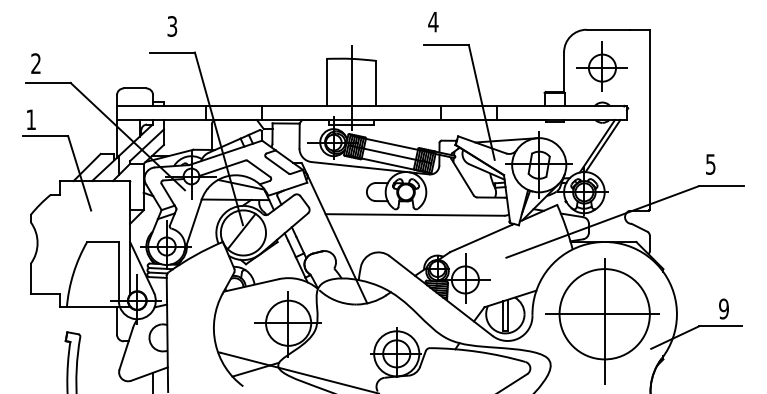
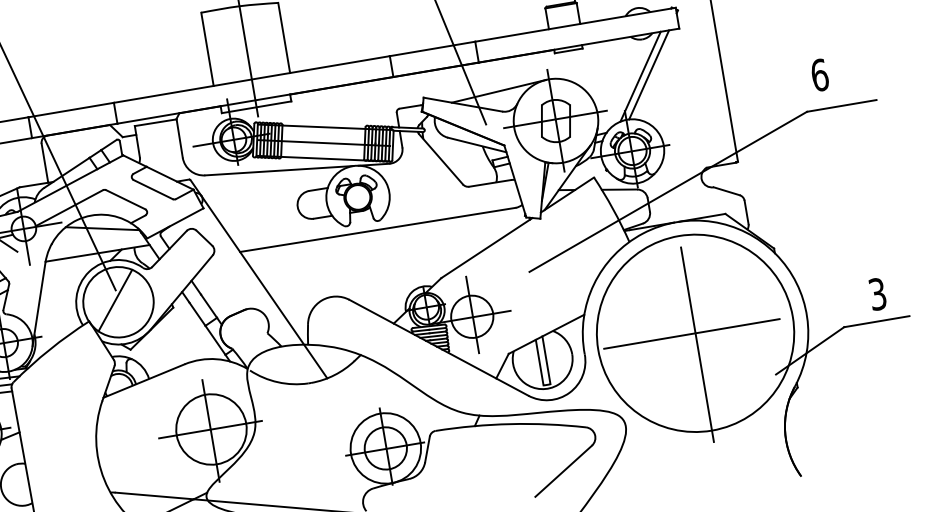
text: (710, 164) -> (819, 75), 5 -> 6
text: (723, 308) -> (876, 293), 9 -> 3
circle: (604, 314) -> (695, 333), size x1.4

